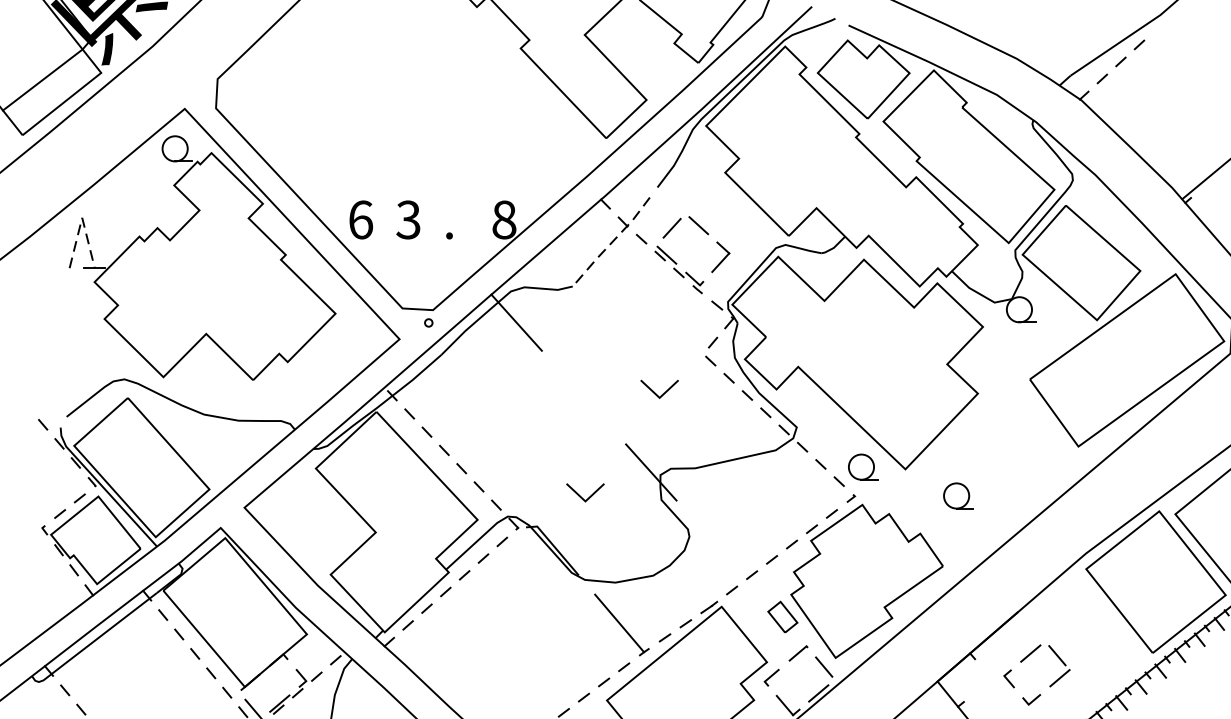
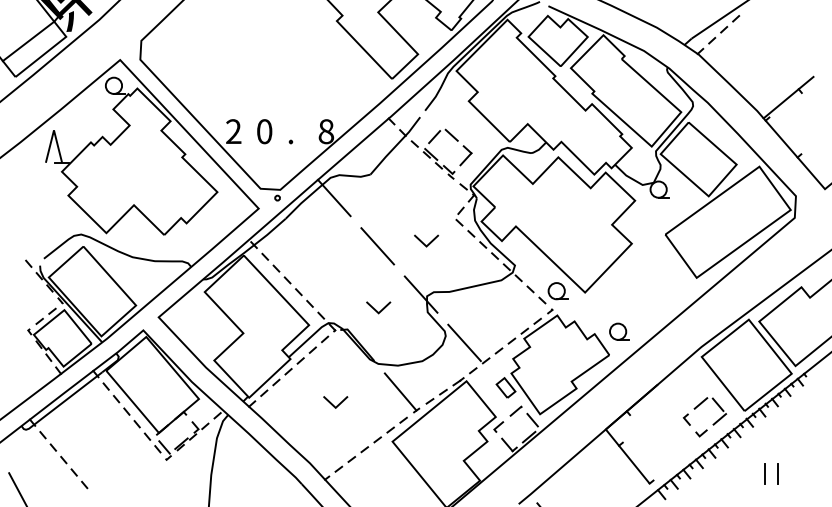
line: (82, 218) -> (54, 130), dashed -> solid
text: (360, 219) -> (233, 131), 6 -> 2
text: (408, 219) -> (264, 131), 3 -> 0
line: (611, 242) -> (395, 146), dashed -> solid
line: (583, 397) -> (377, 246), added
part: (958, 495) -> (619, 331), moved
line: (718, 546) -> (464, 342), added
line: (515, 642) -> (333, 404), added
part: (1048, 686) -> (712, 424), moved

